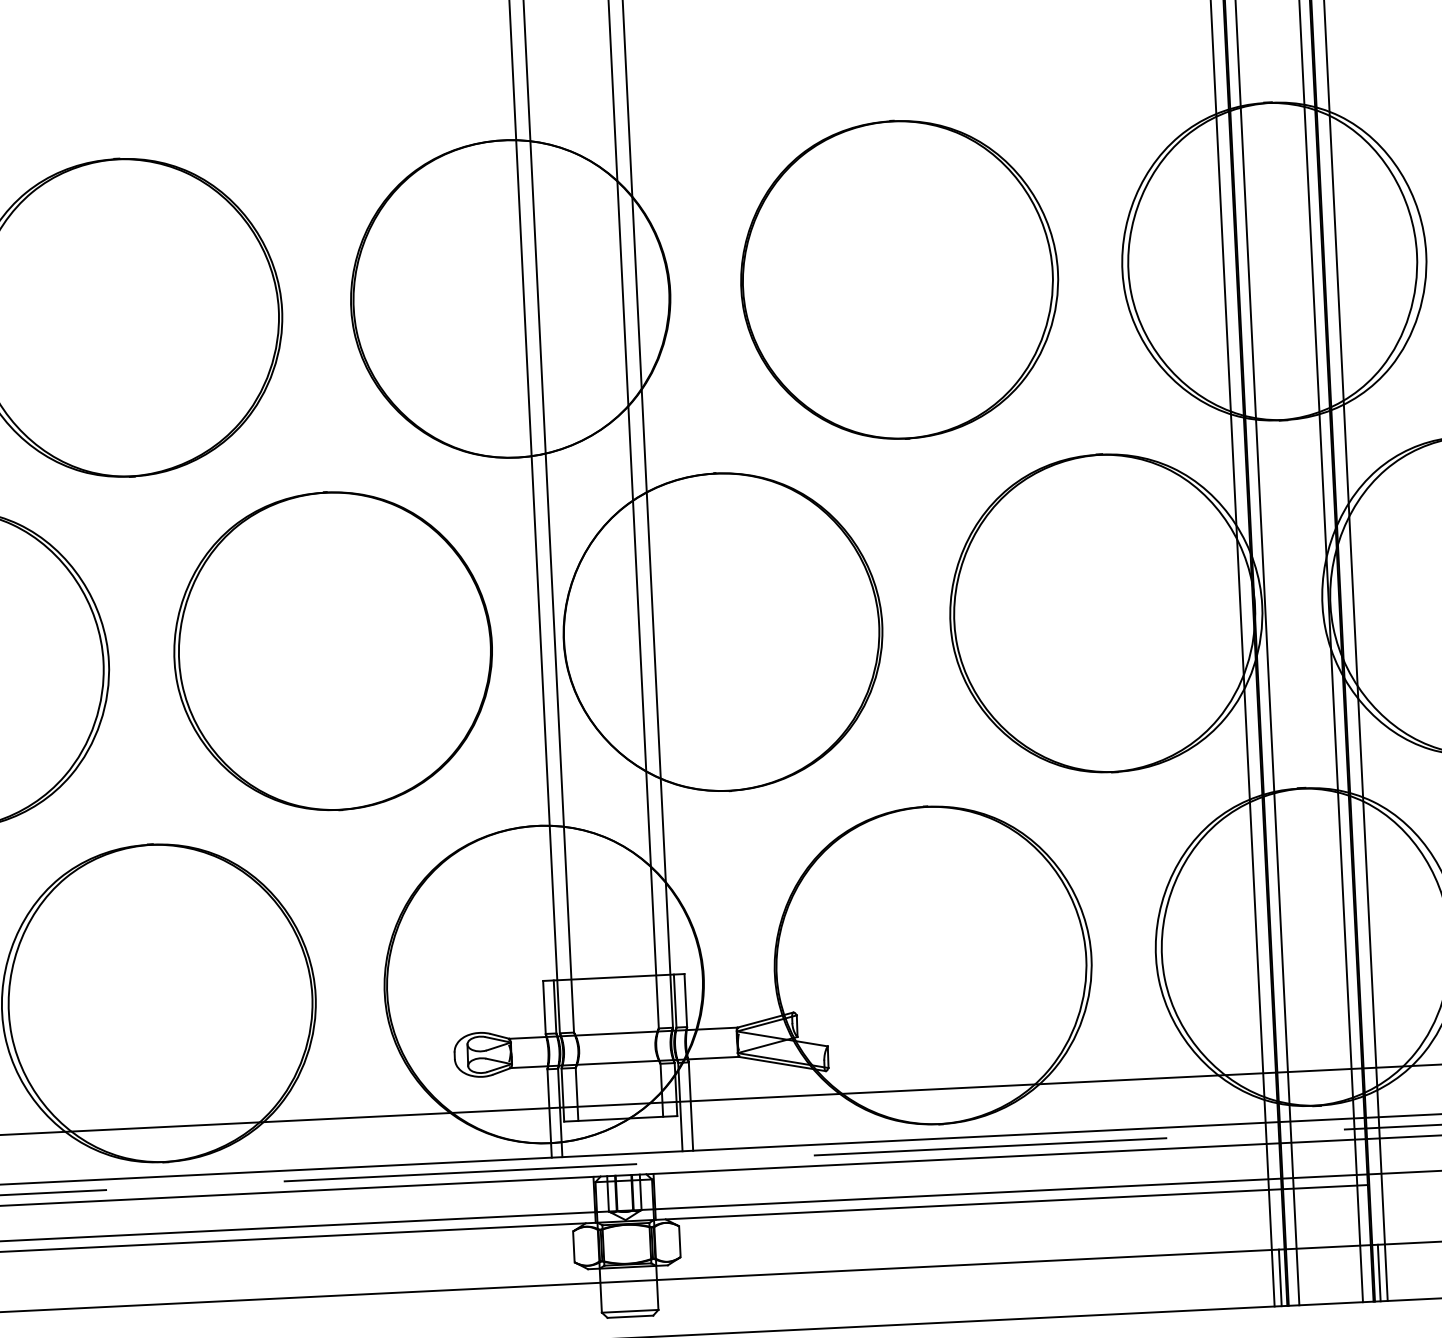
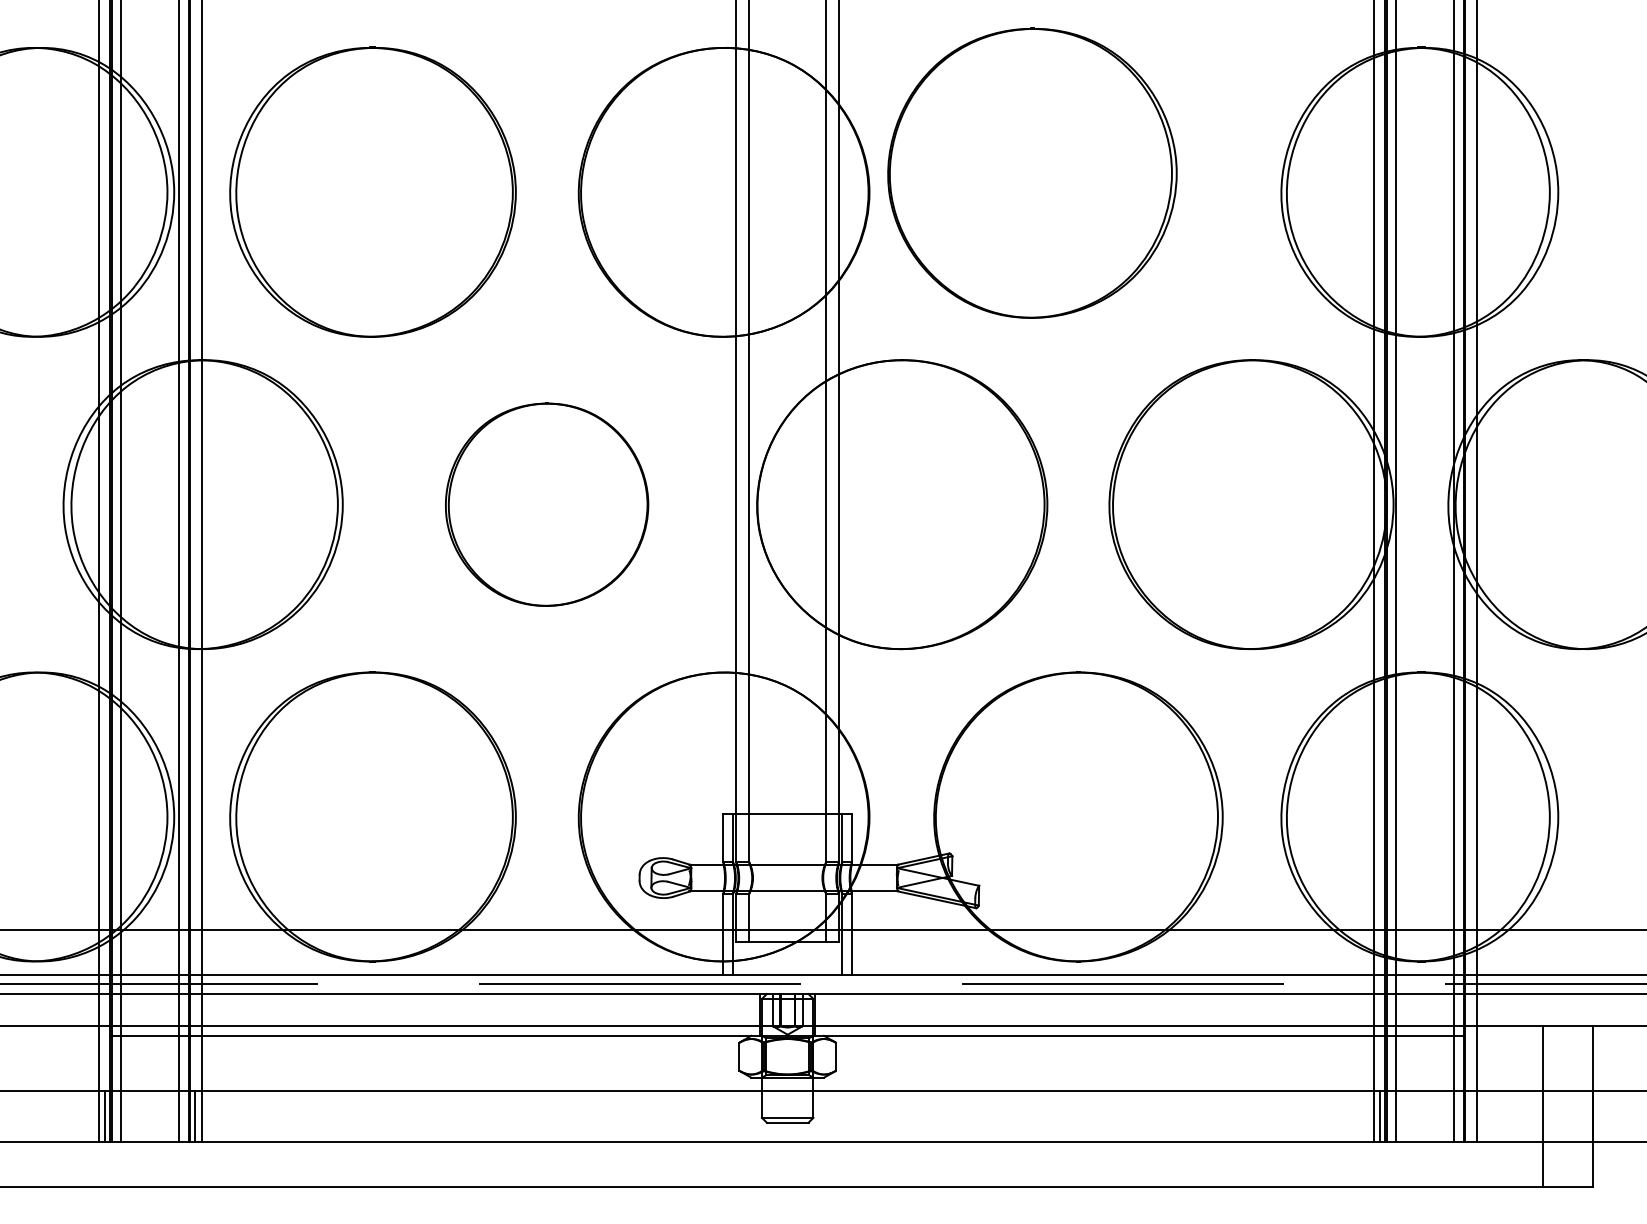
part: (899, 278) -> (1032, 172), moved
part: (332, 651) -> (546, 504), size x0.7
line: (1379, 1273) -> (1470, 1116), removed

